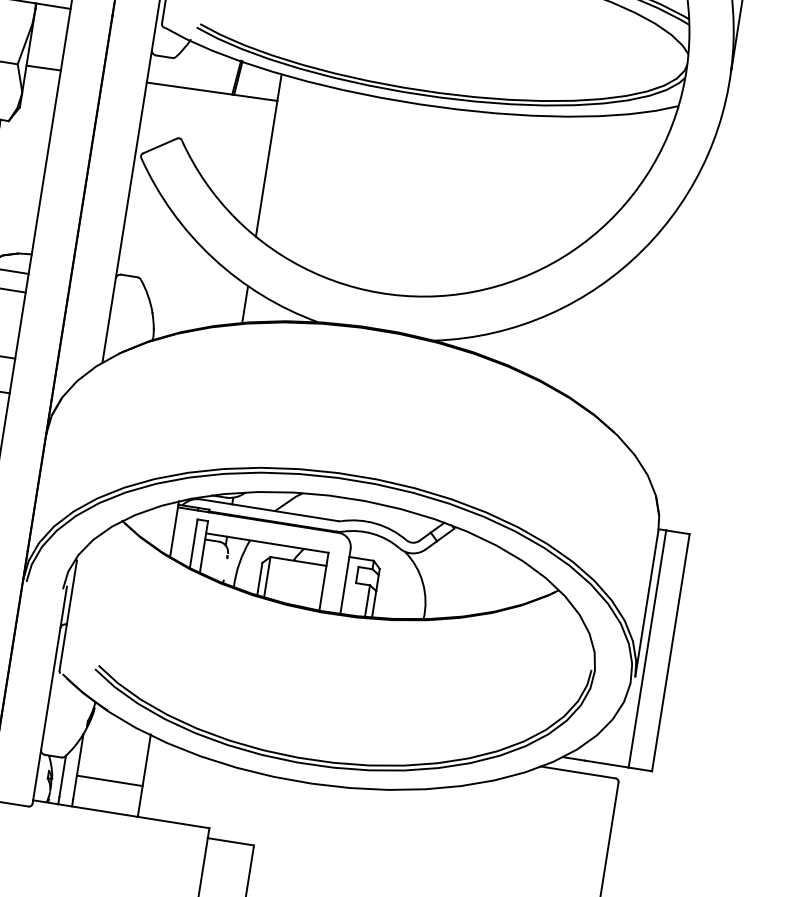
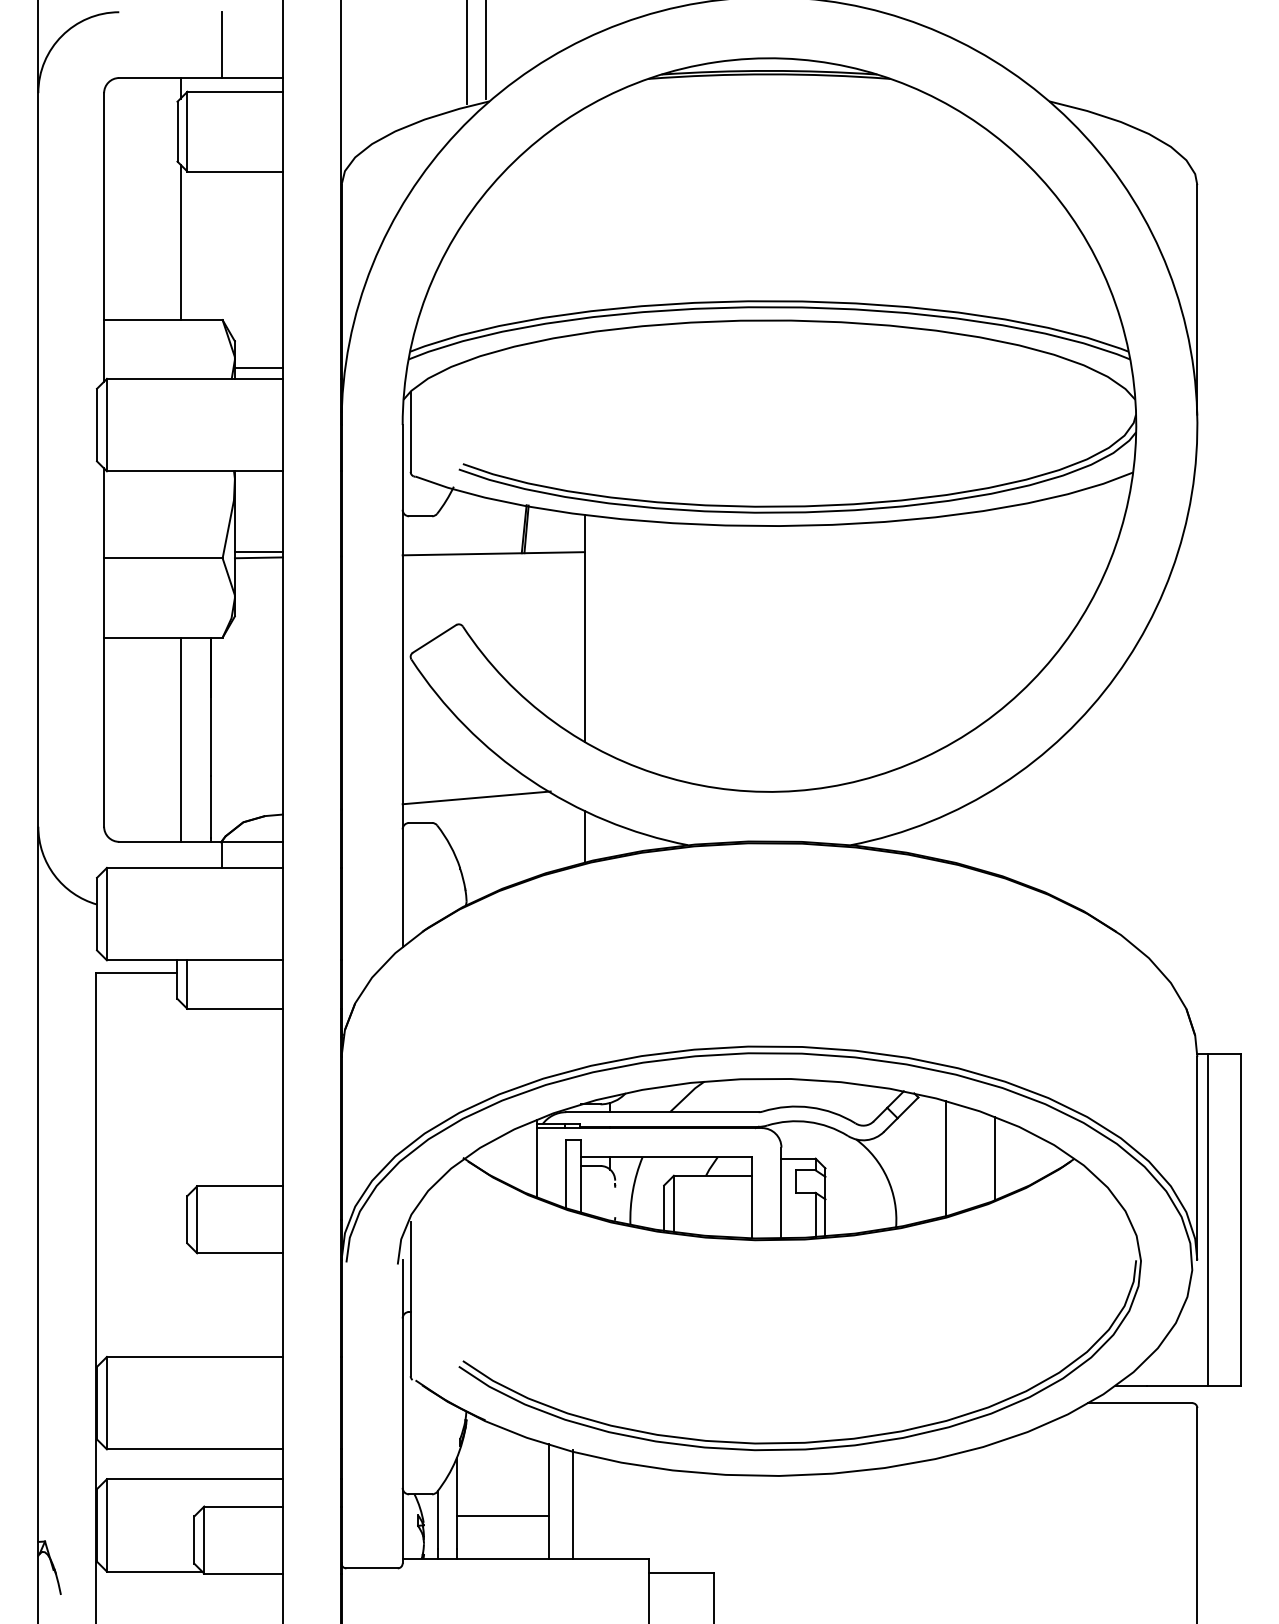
line: (44, 63) -> (258, 551), added
line: (172, 264) -> (476, 797), added
line: (466, 575) -> (945, 1158), added
line: (501, 581) -> (994, 1158), added
line: (161, 780) -> (573, 1504), added

